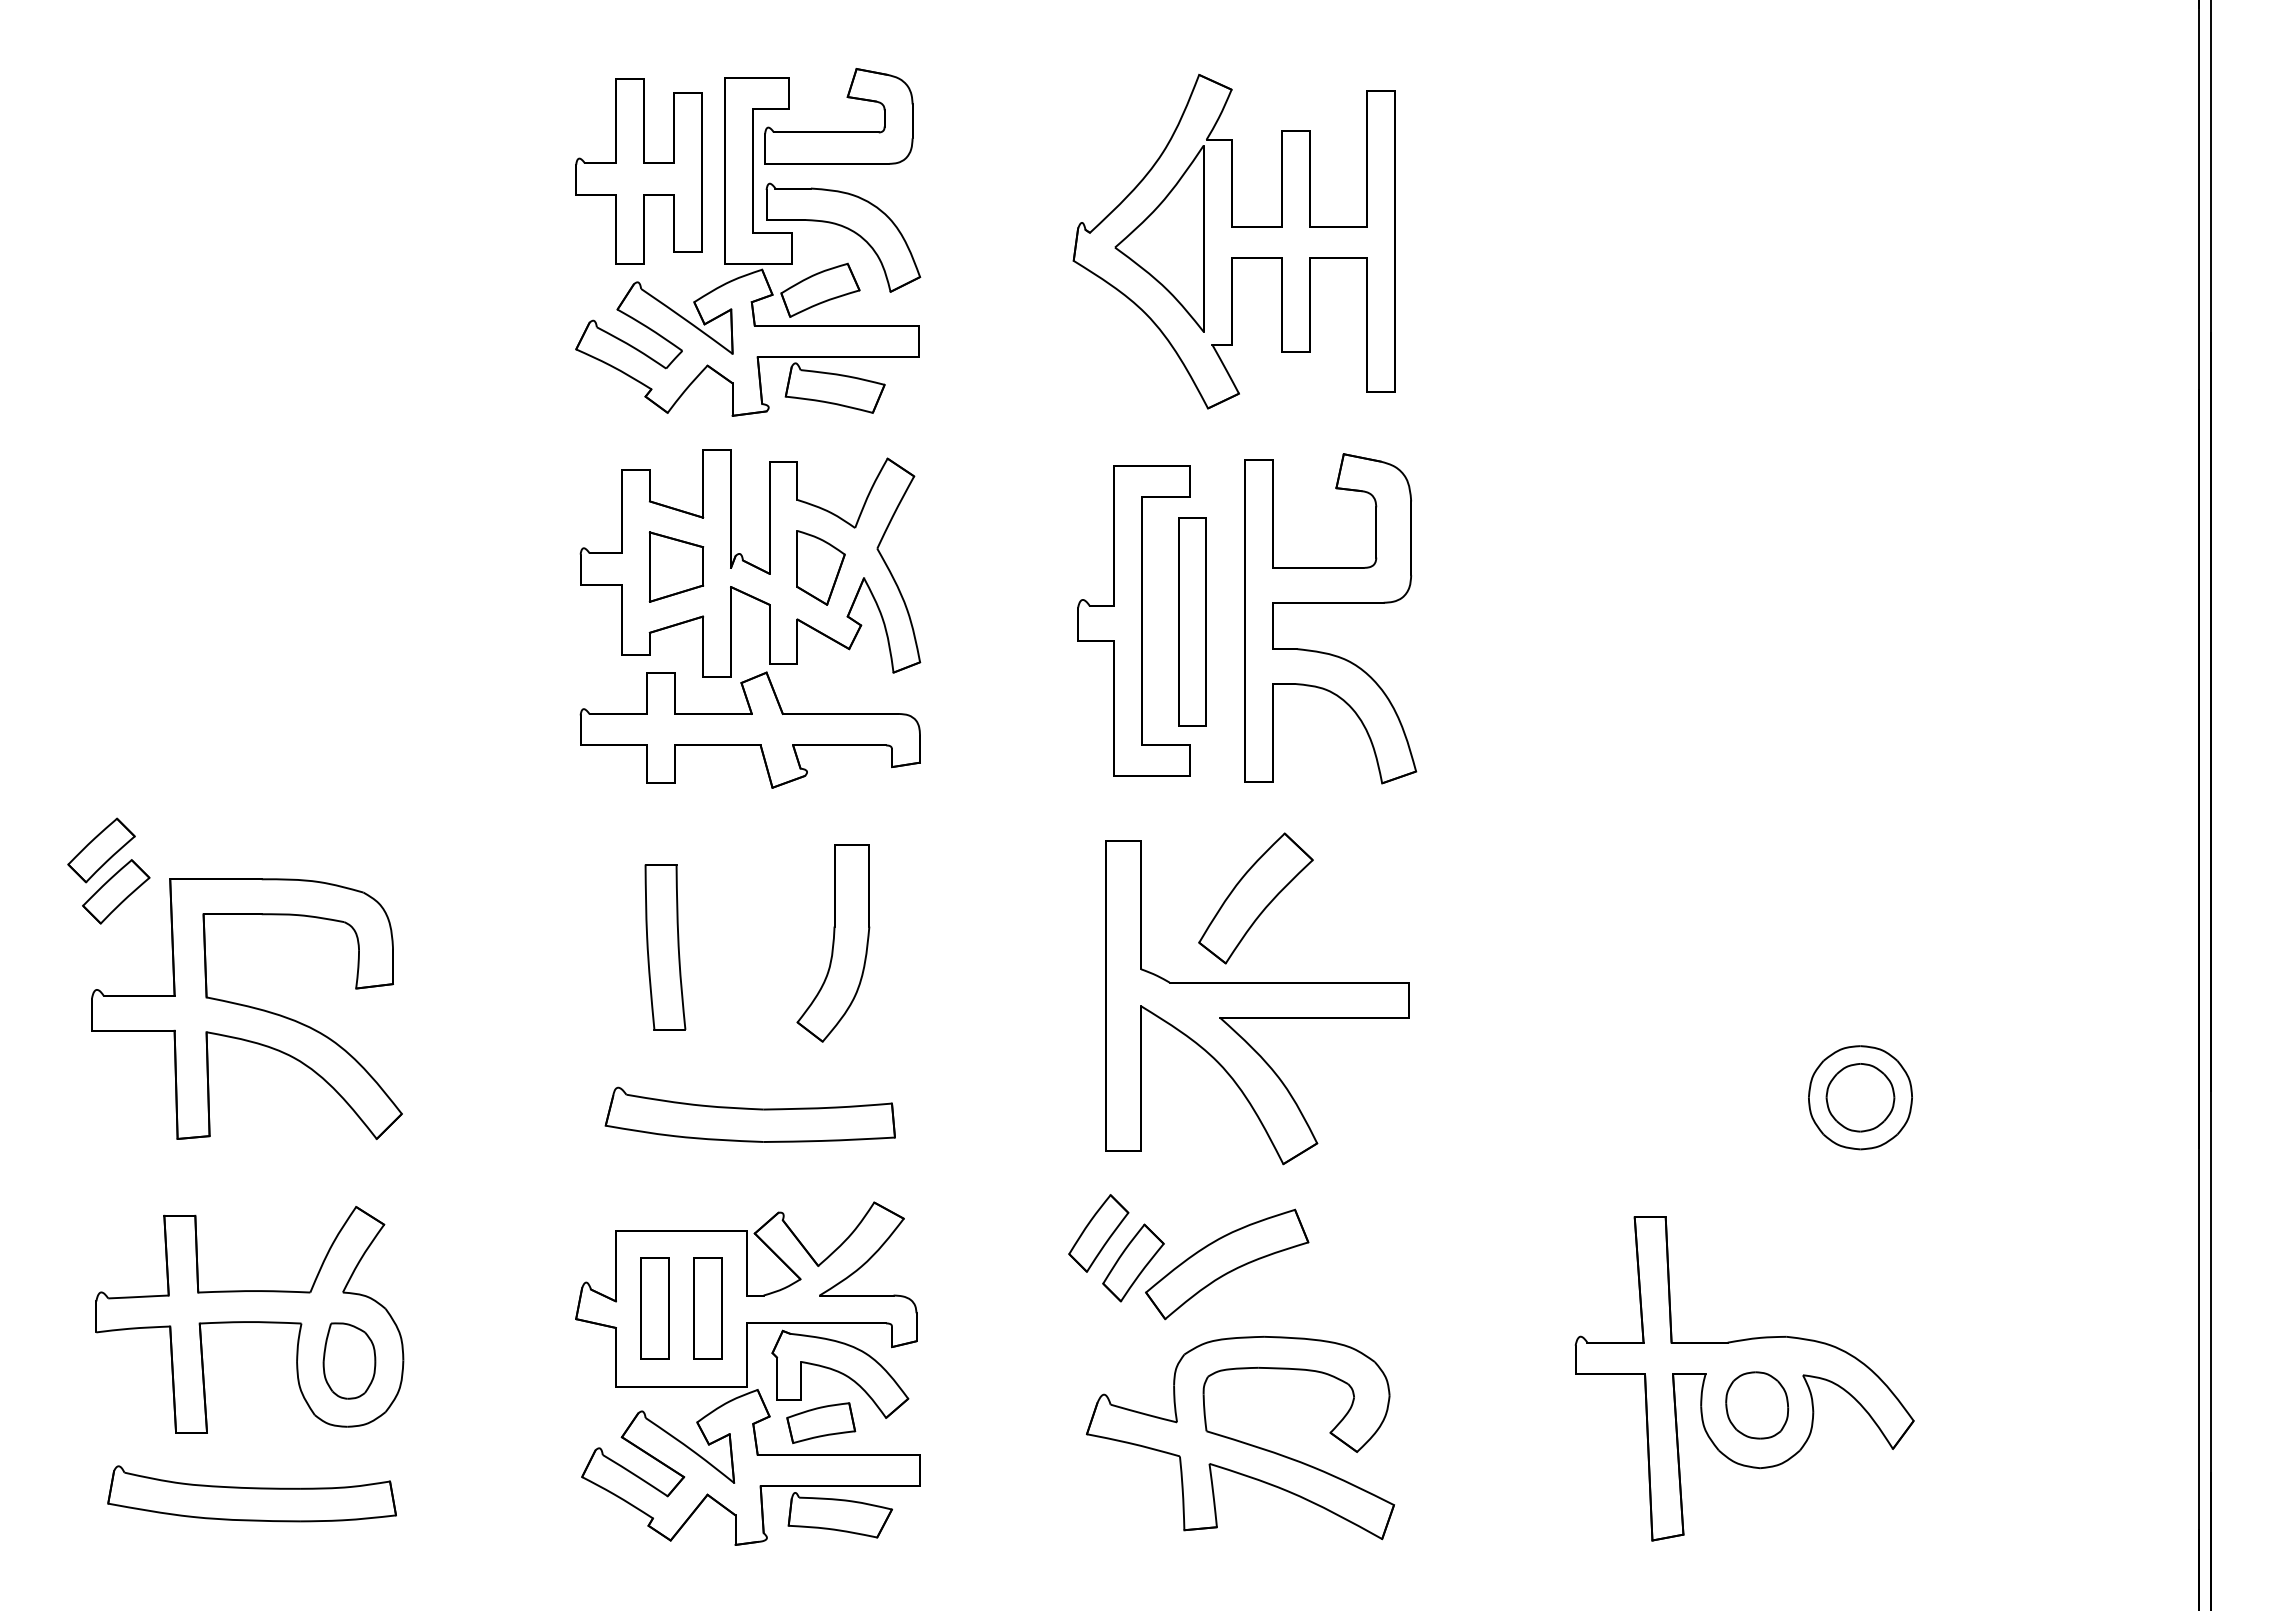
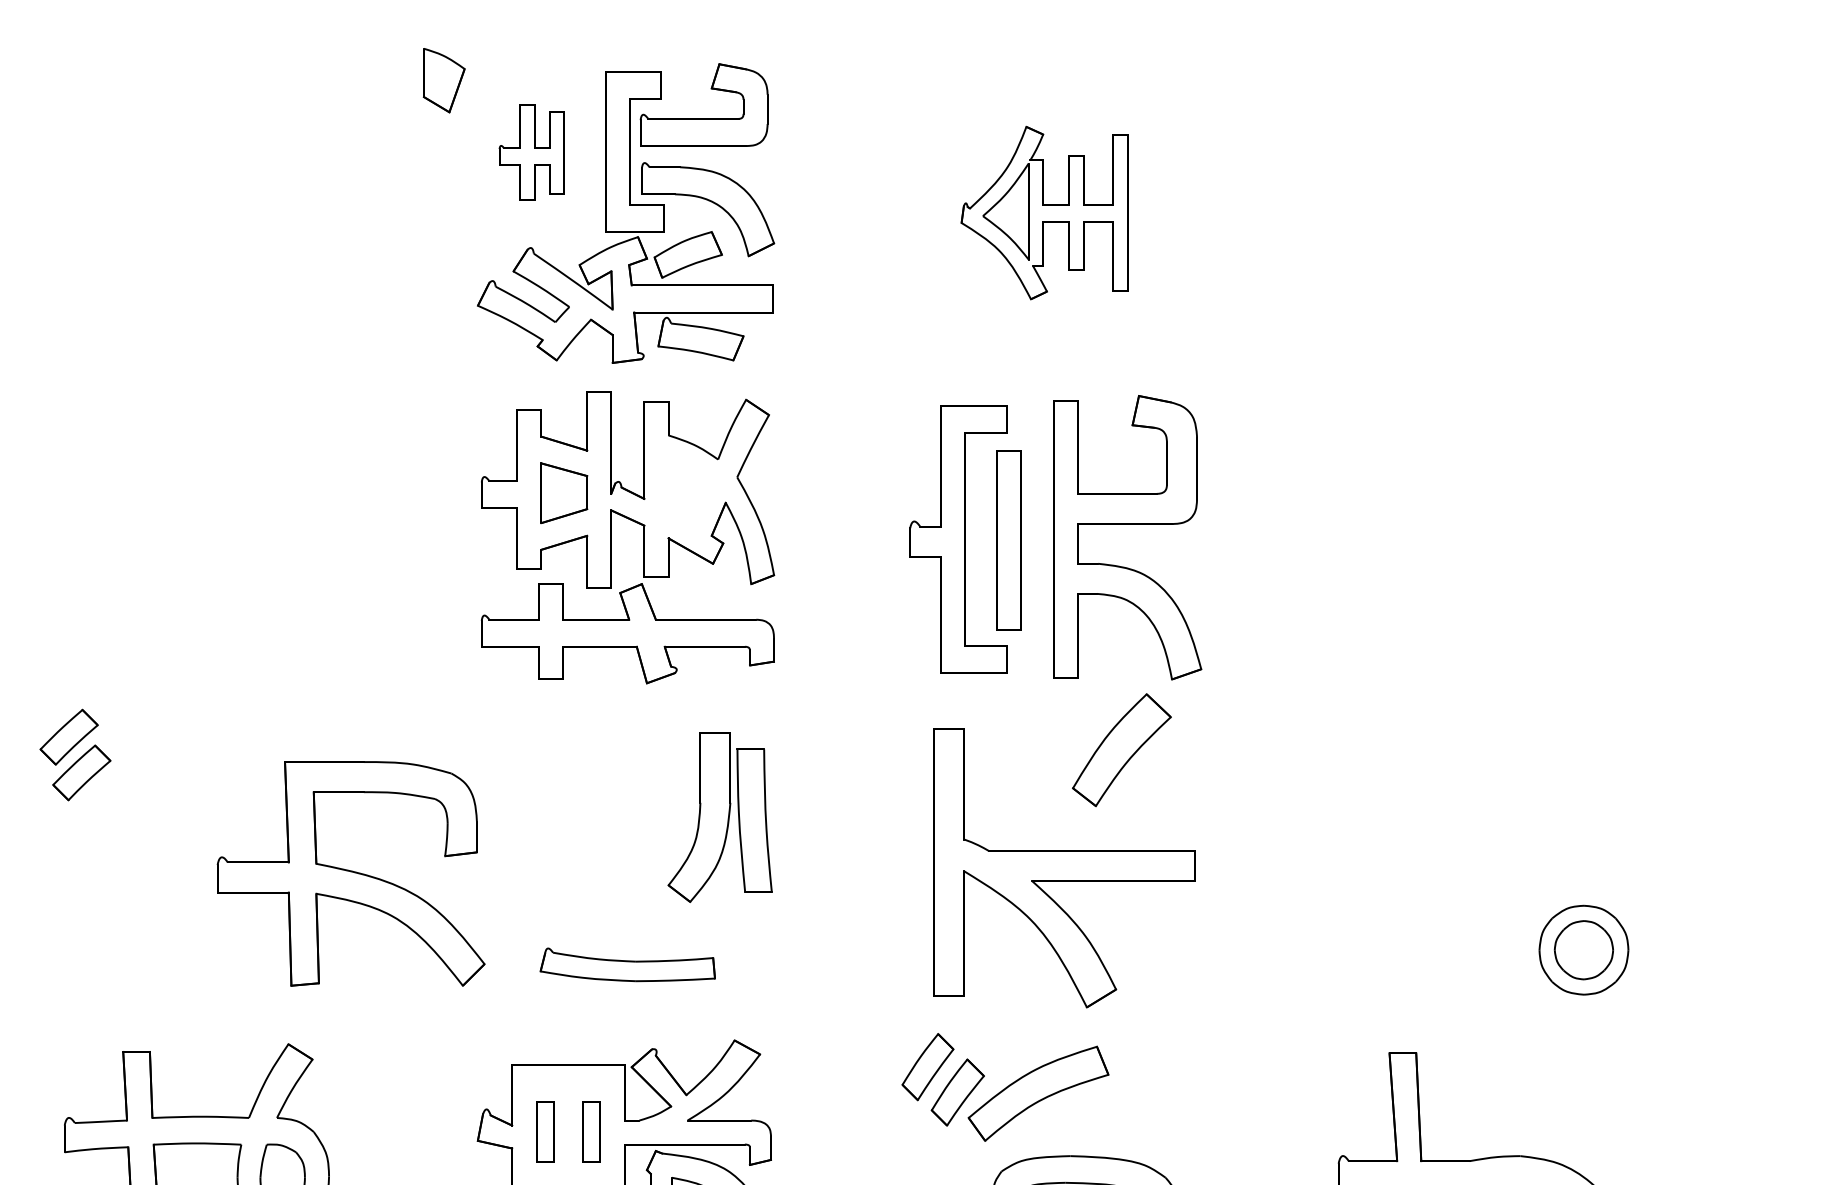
part: (638, 171) -> (531, 152), size x0.6
part: (1233, 241) -> (1043, 212), size x0.6
part: (820, 567) -> (443, 80), moved
part: (1255, 898) -> (1121, 750), moved
part: (665, 947) -> (754, 820), moved
part: (246, 1008) -> (350, 873), moved
part: (749, 1114) -> (627, 964), size x0.7
part: (654, 1308) -> (545, 1131), size x0.7
part: (707, 1308) -> (591, 1131), size x0.7

